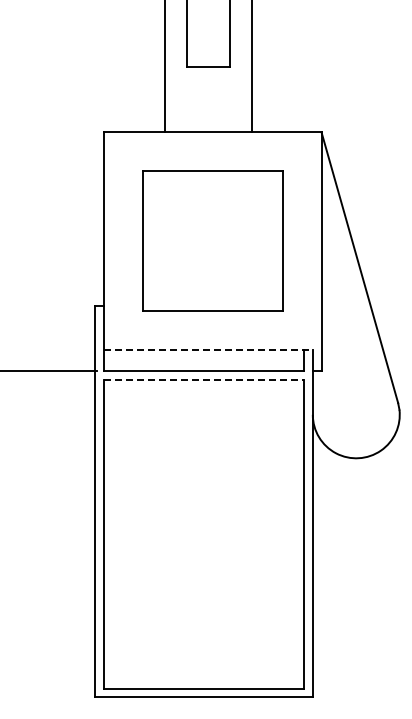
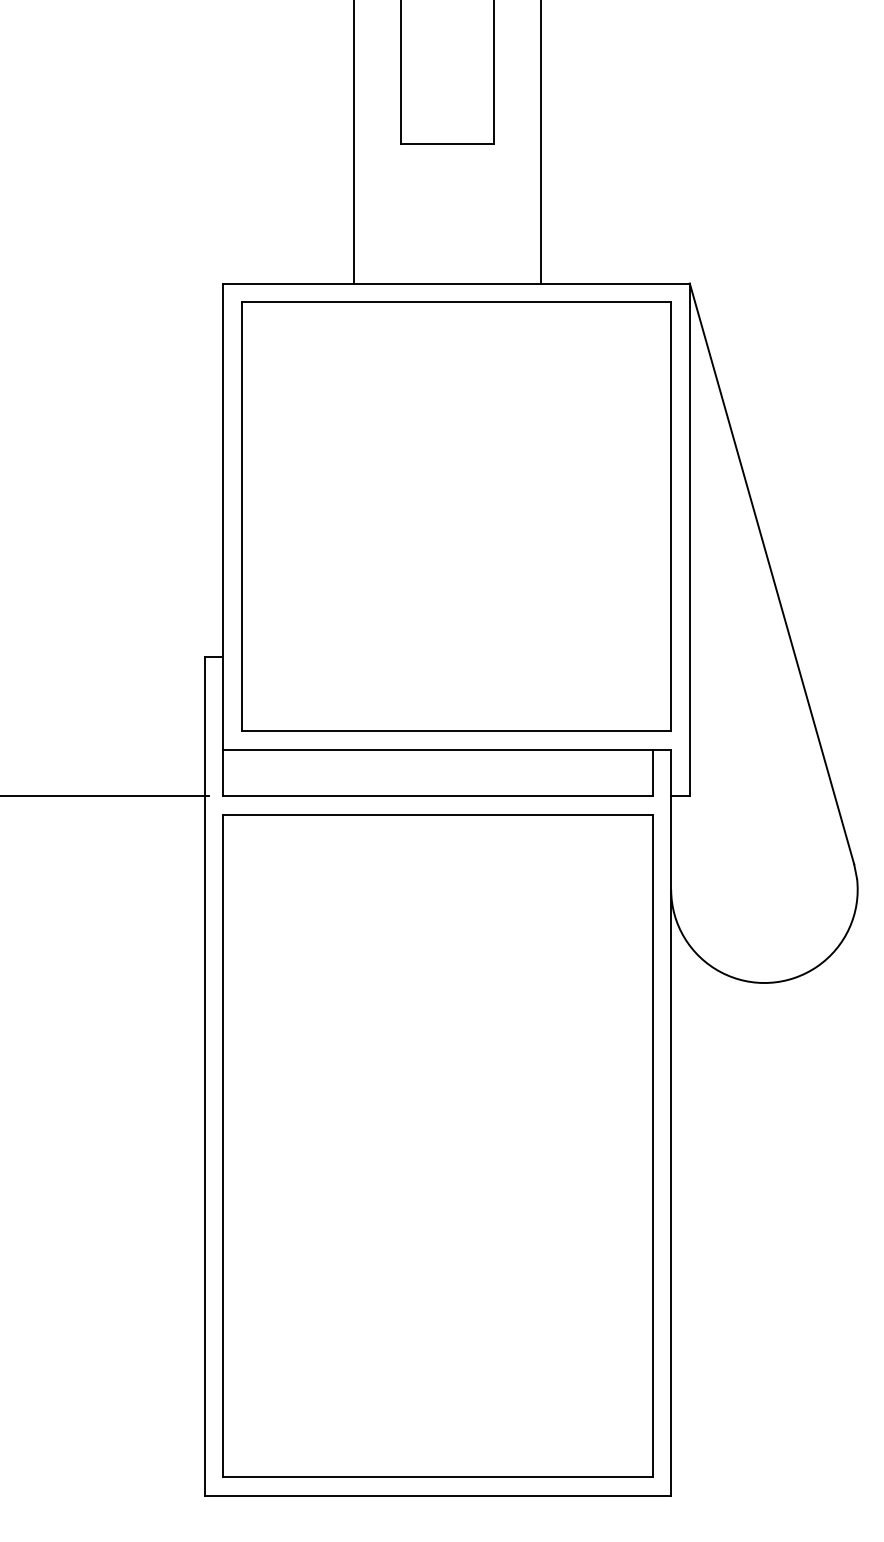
part: (212, 240) -> (455, 515), size x1.43
line: (208, 349) -> (447, 749), dashed -> solid
line: (204, 380) -> (438, 816), dashed -> solid

